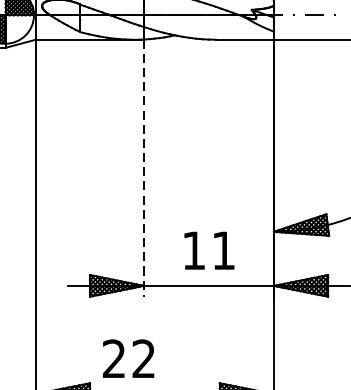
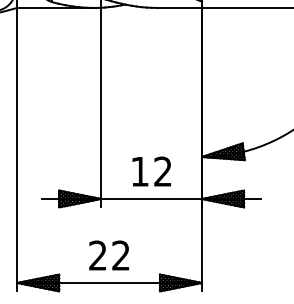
line: (144, 167) -> (101, 107), dashed -> solid
text: (223, 250) -> (162, 171), 11 -> 12
text: (127, 358) -> (108, 255), moved

